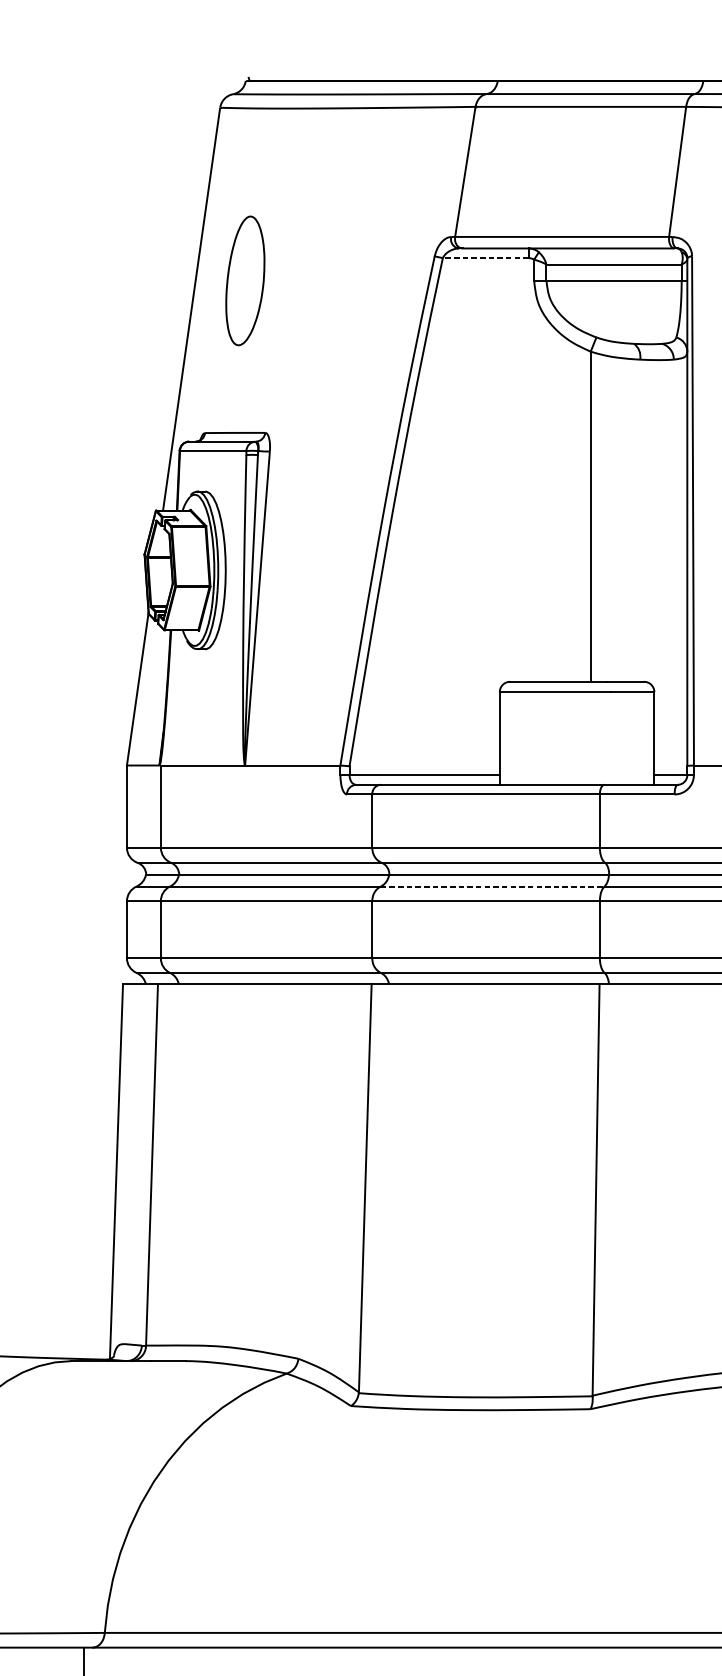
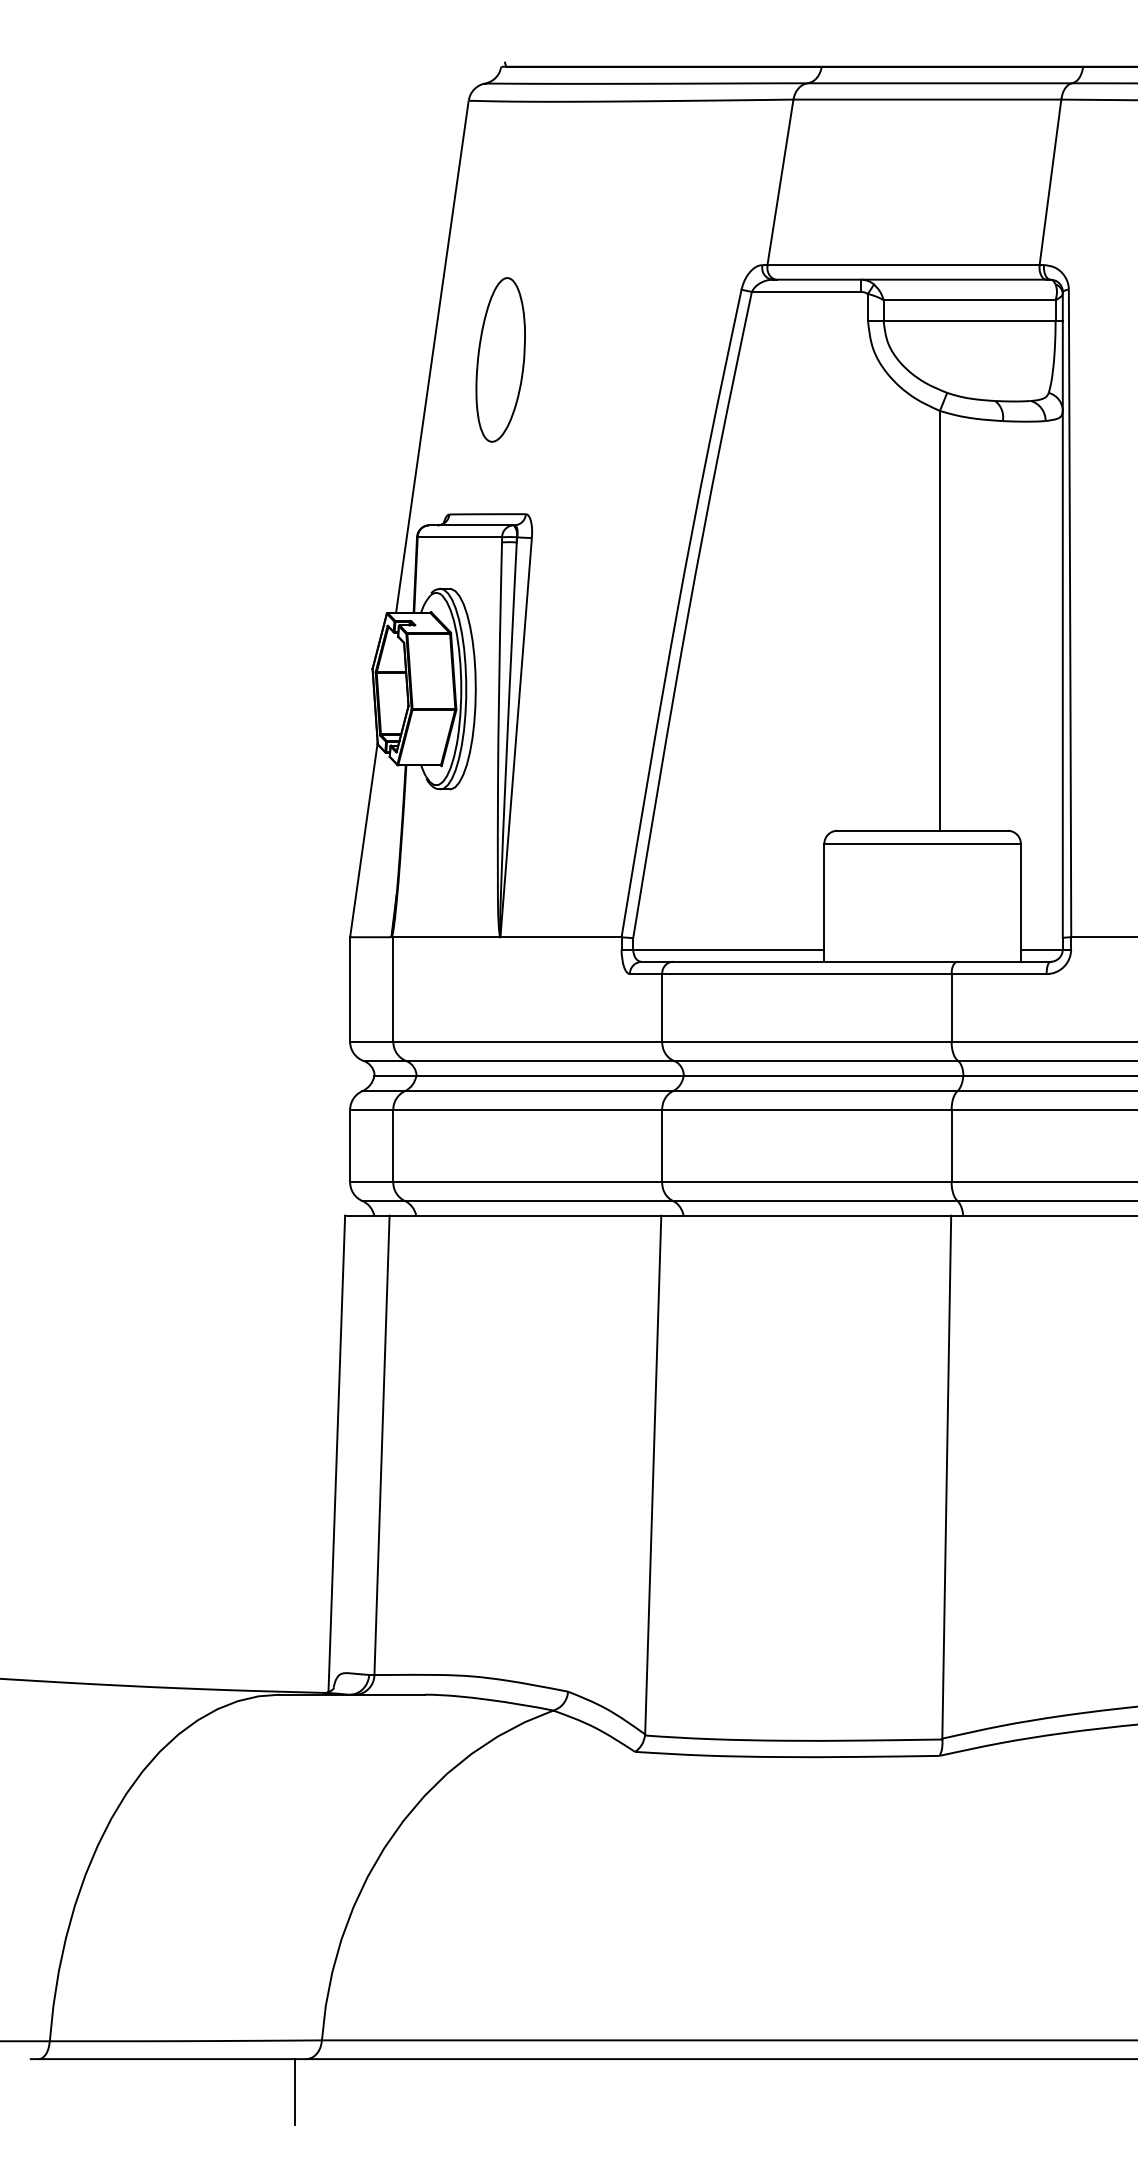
line: (485, 257) -> (806, 291), dashed -> solid
part: (245, 280) -> (500, 359), moved
line: (492, 886) -> (815, 1091), dashed -> solid

